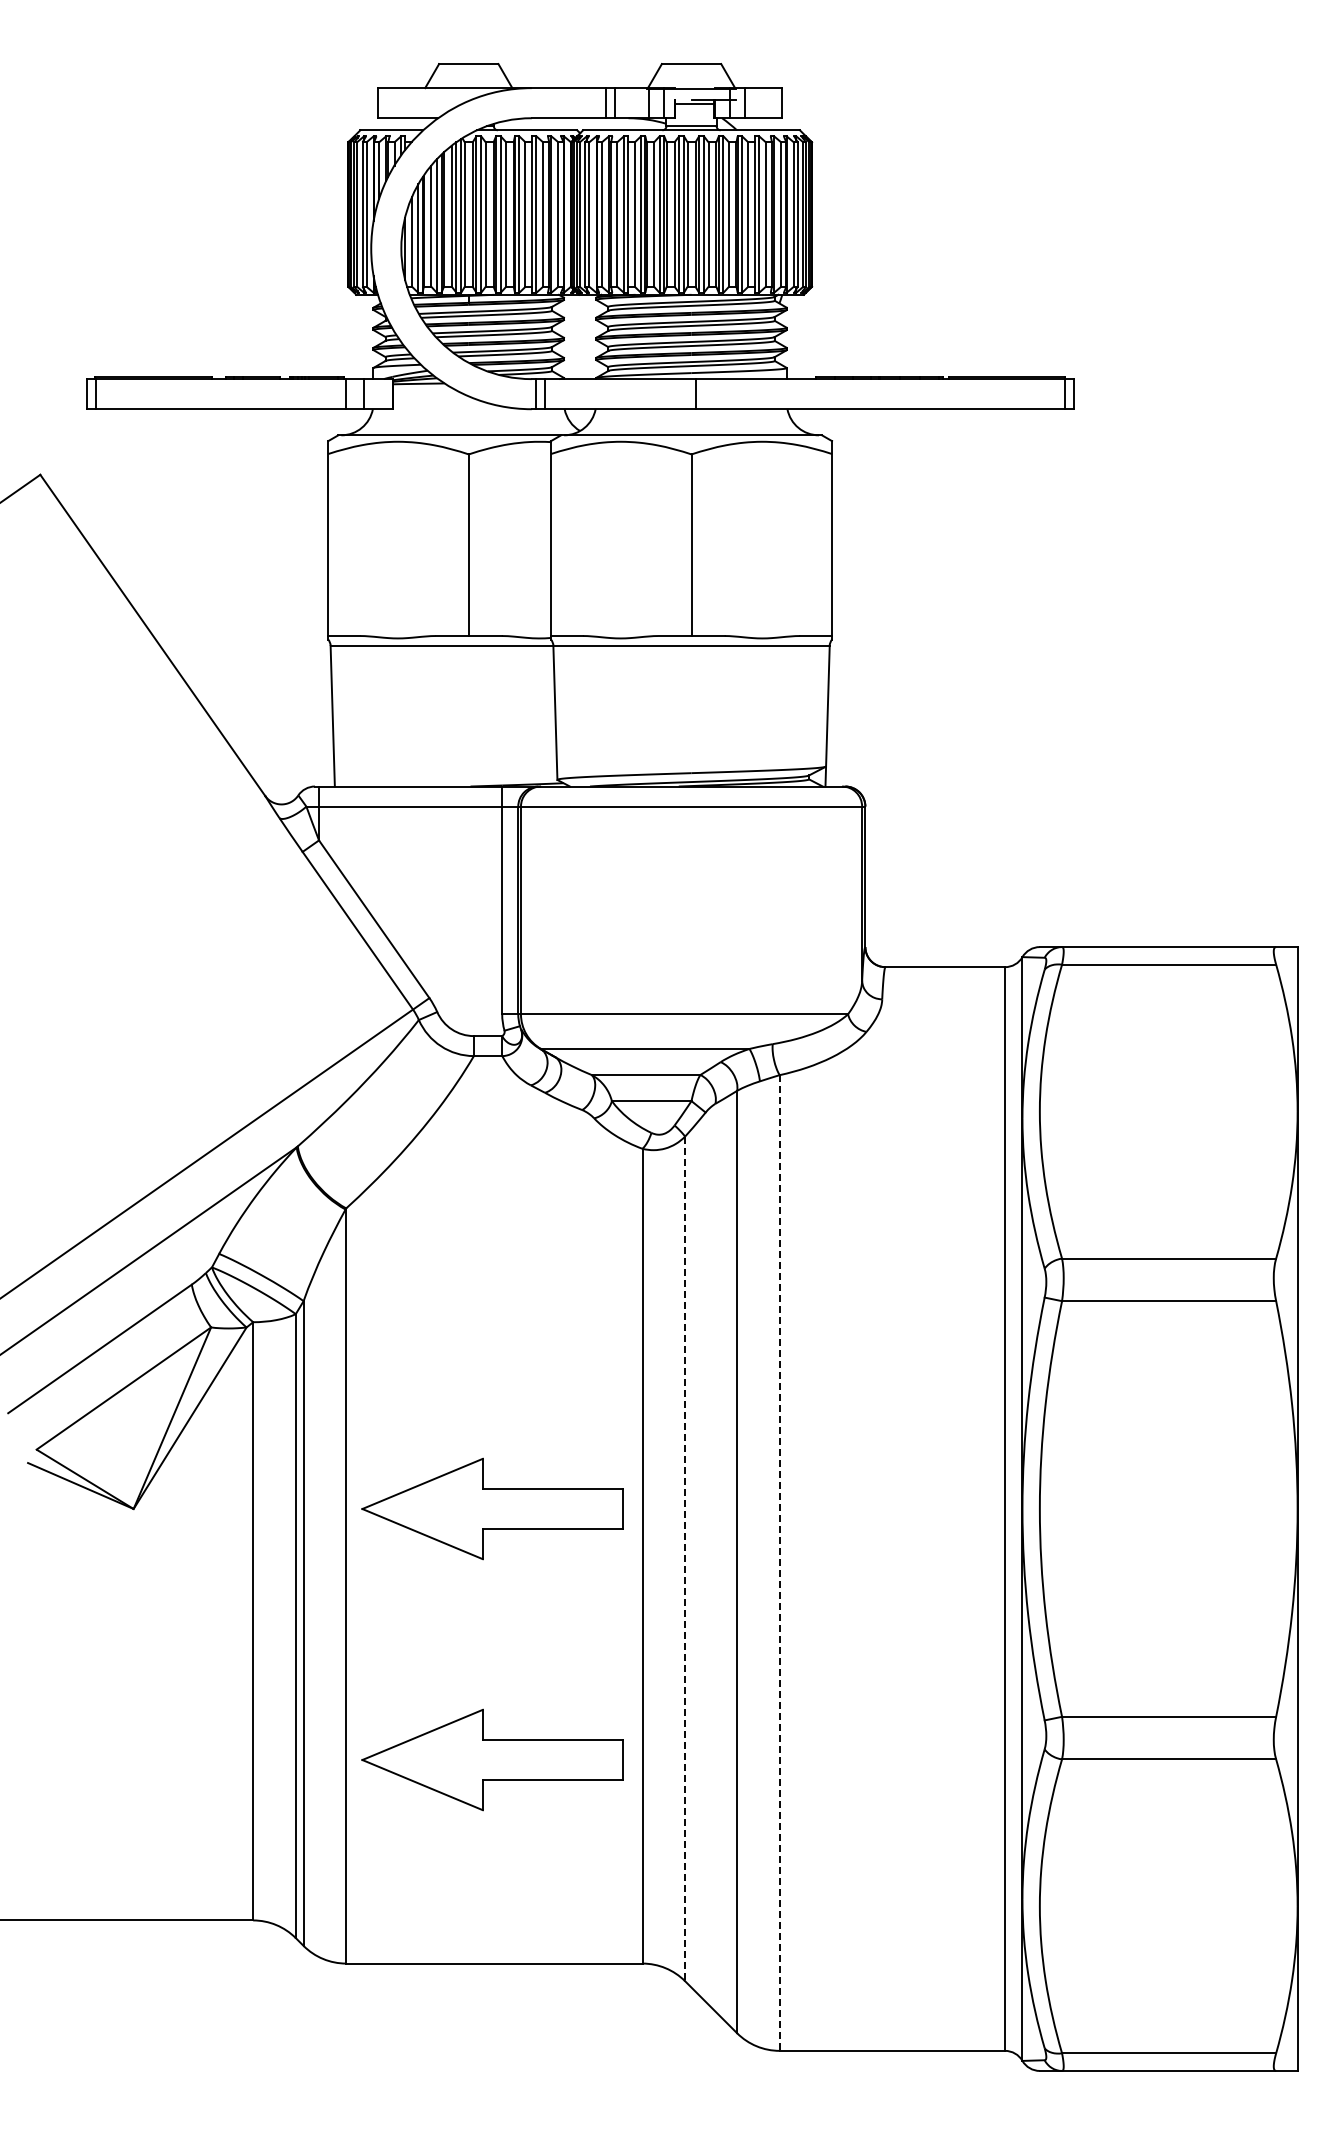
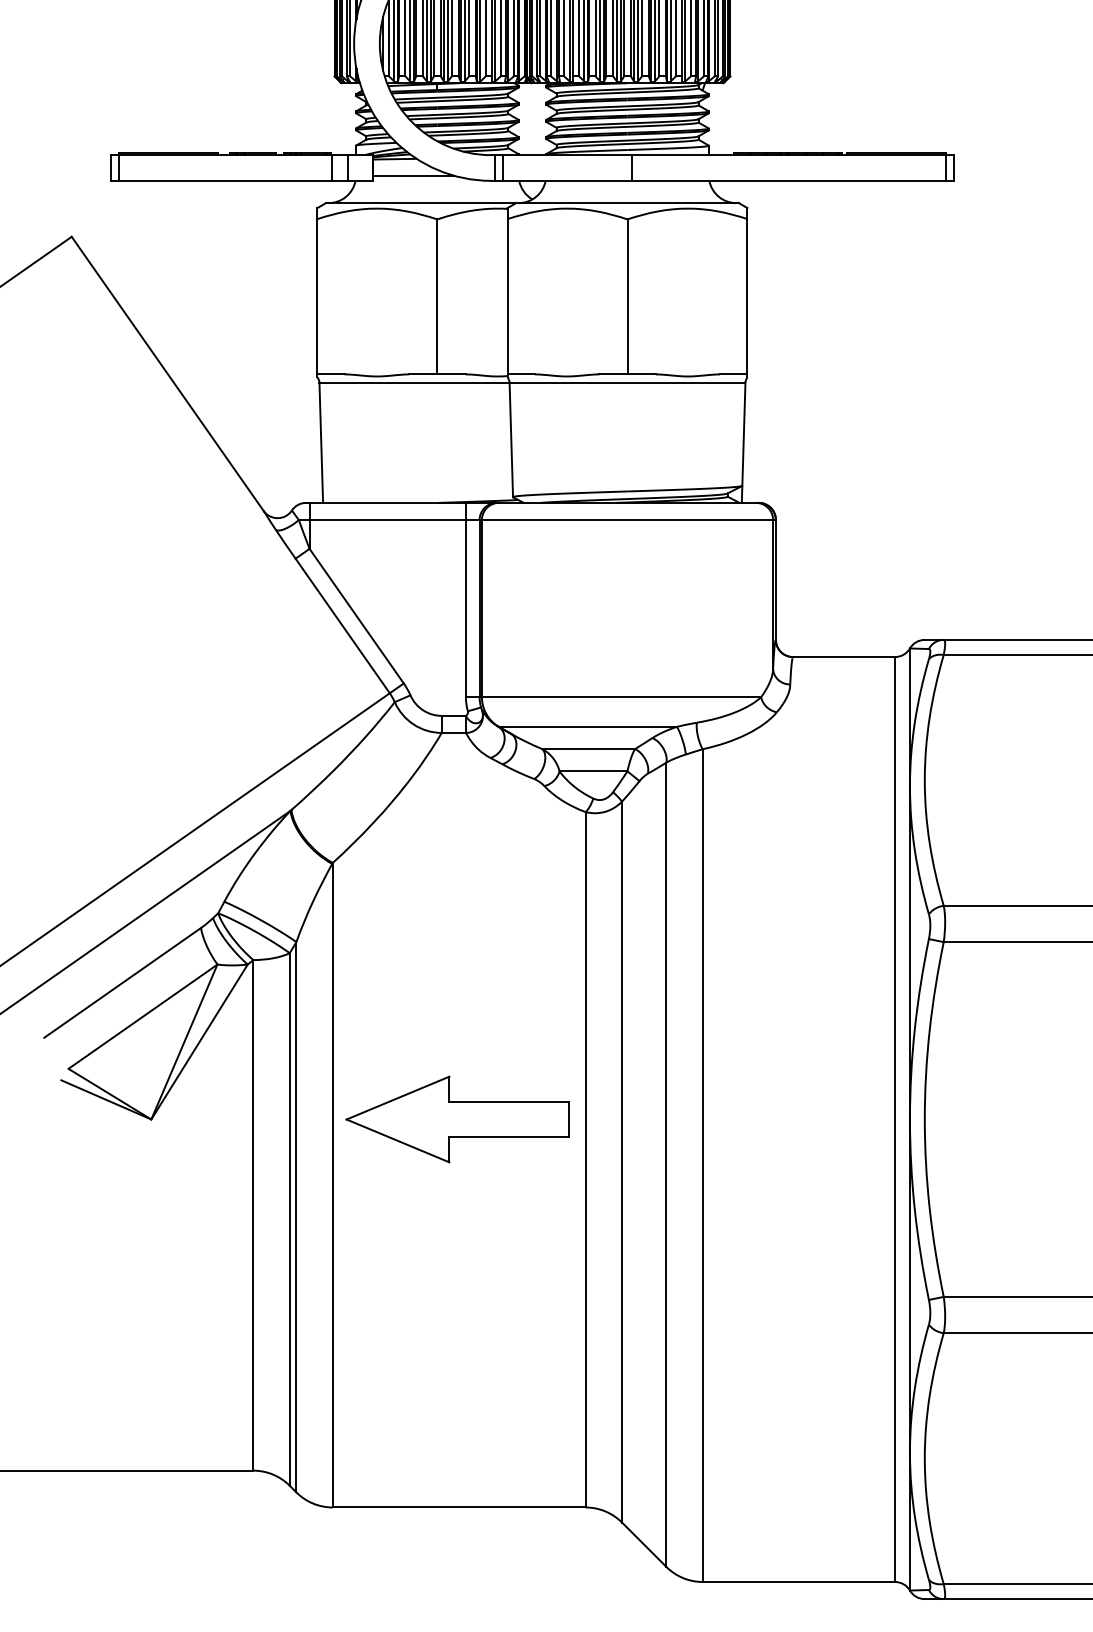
line: (440, 403) -> (413, 175), added
line: (685, 1559) -> (622, 1162), dashed -> solid
line: (779, 1563) -> (702, 1166), dashed -> solid
part: (492, 1759) -> (457, 1333), removed

